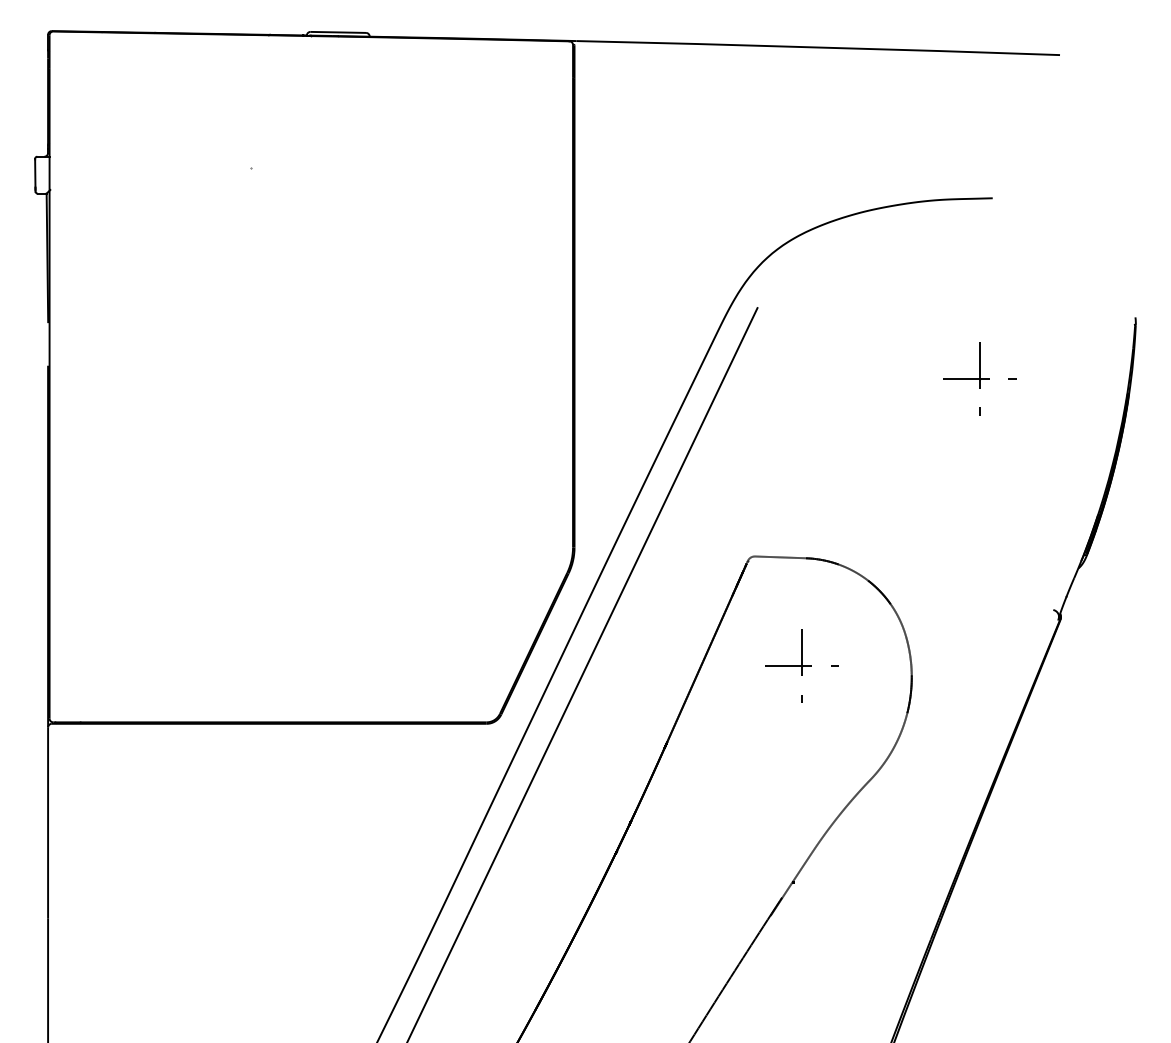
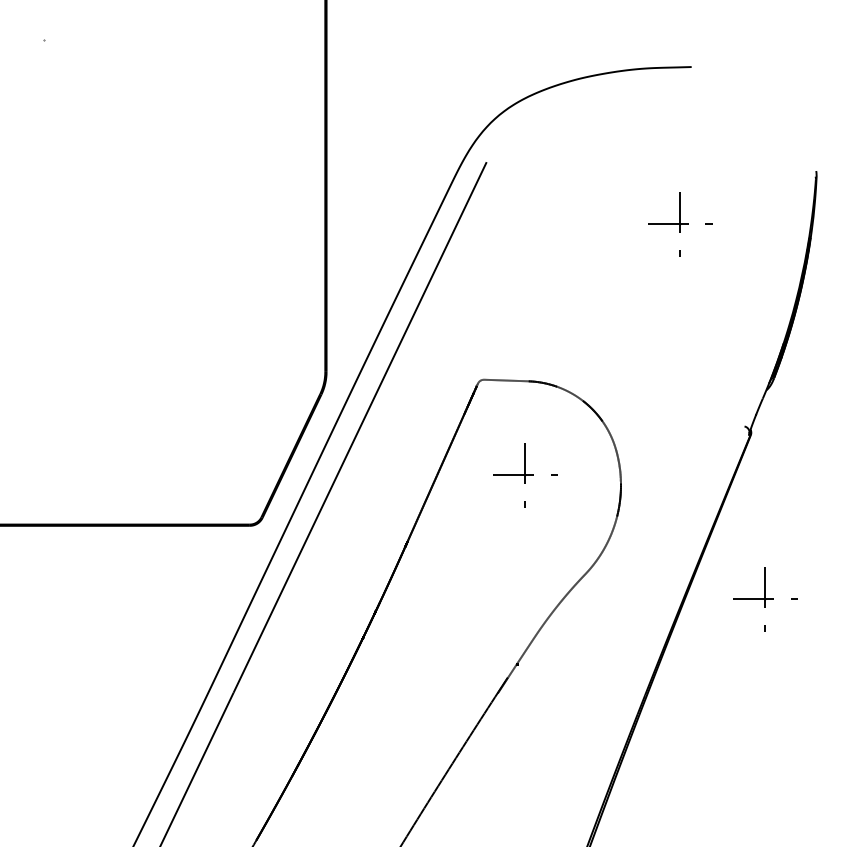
part: (1076, 807) -> (764, 598), added

